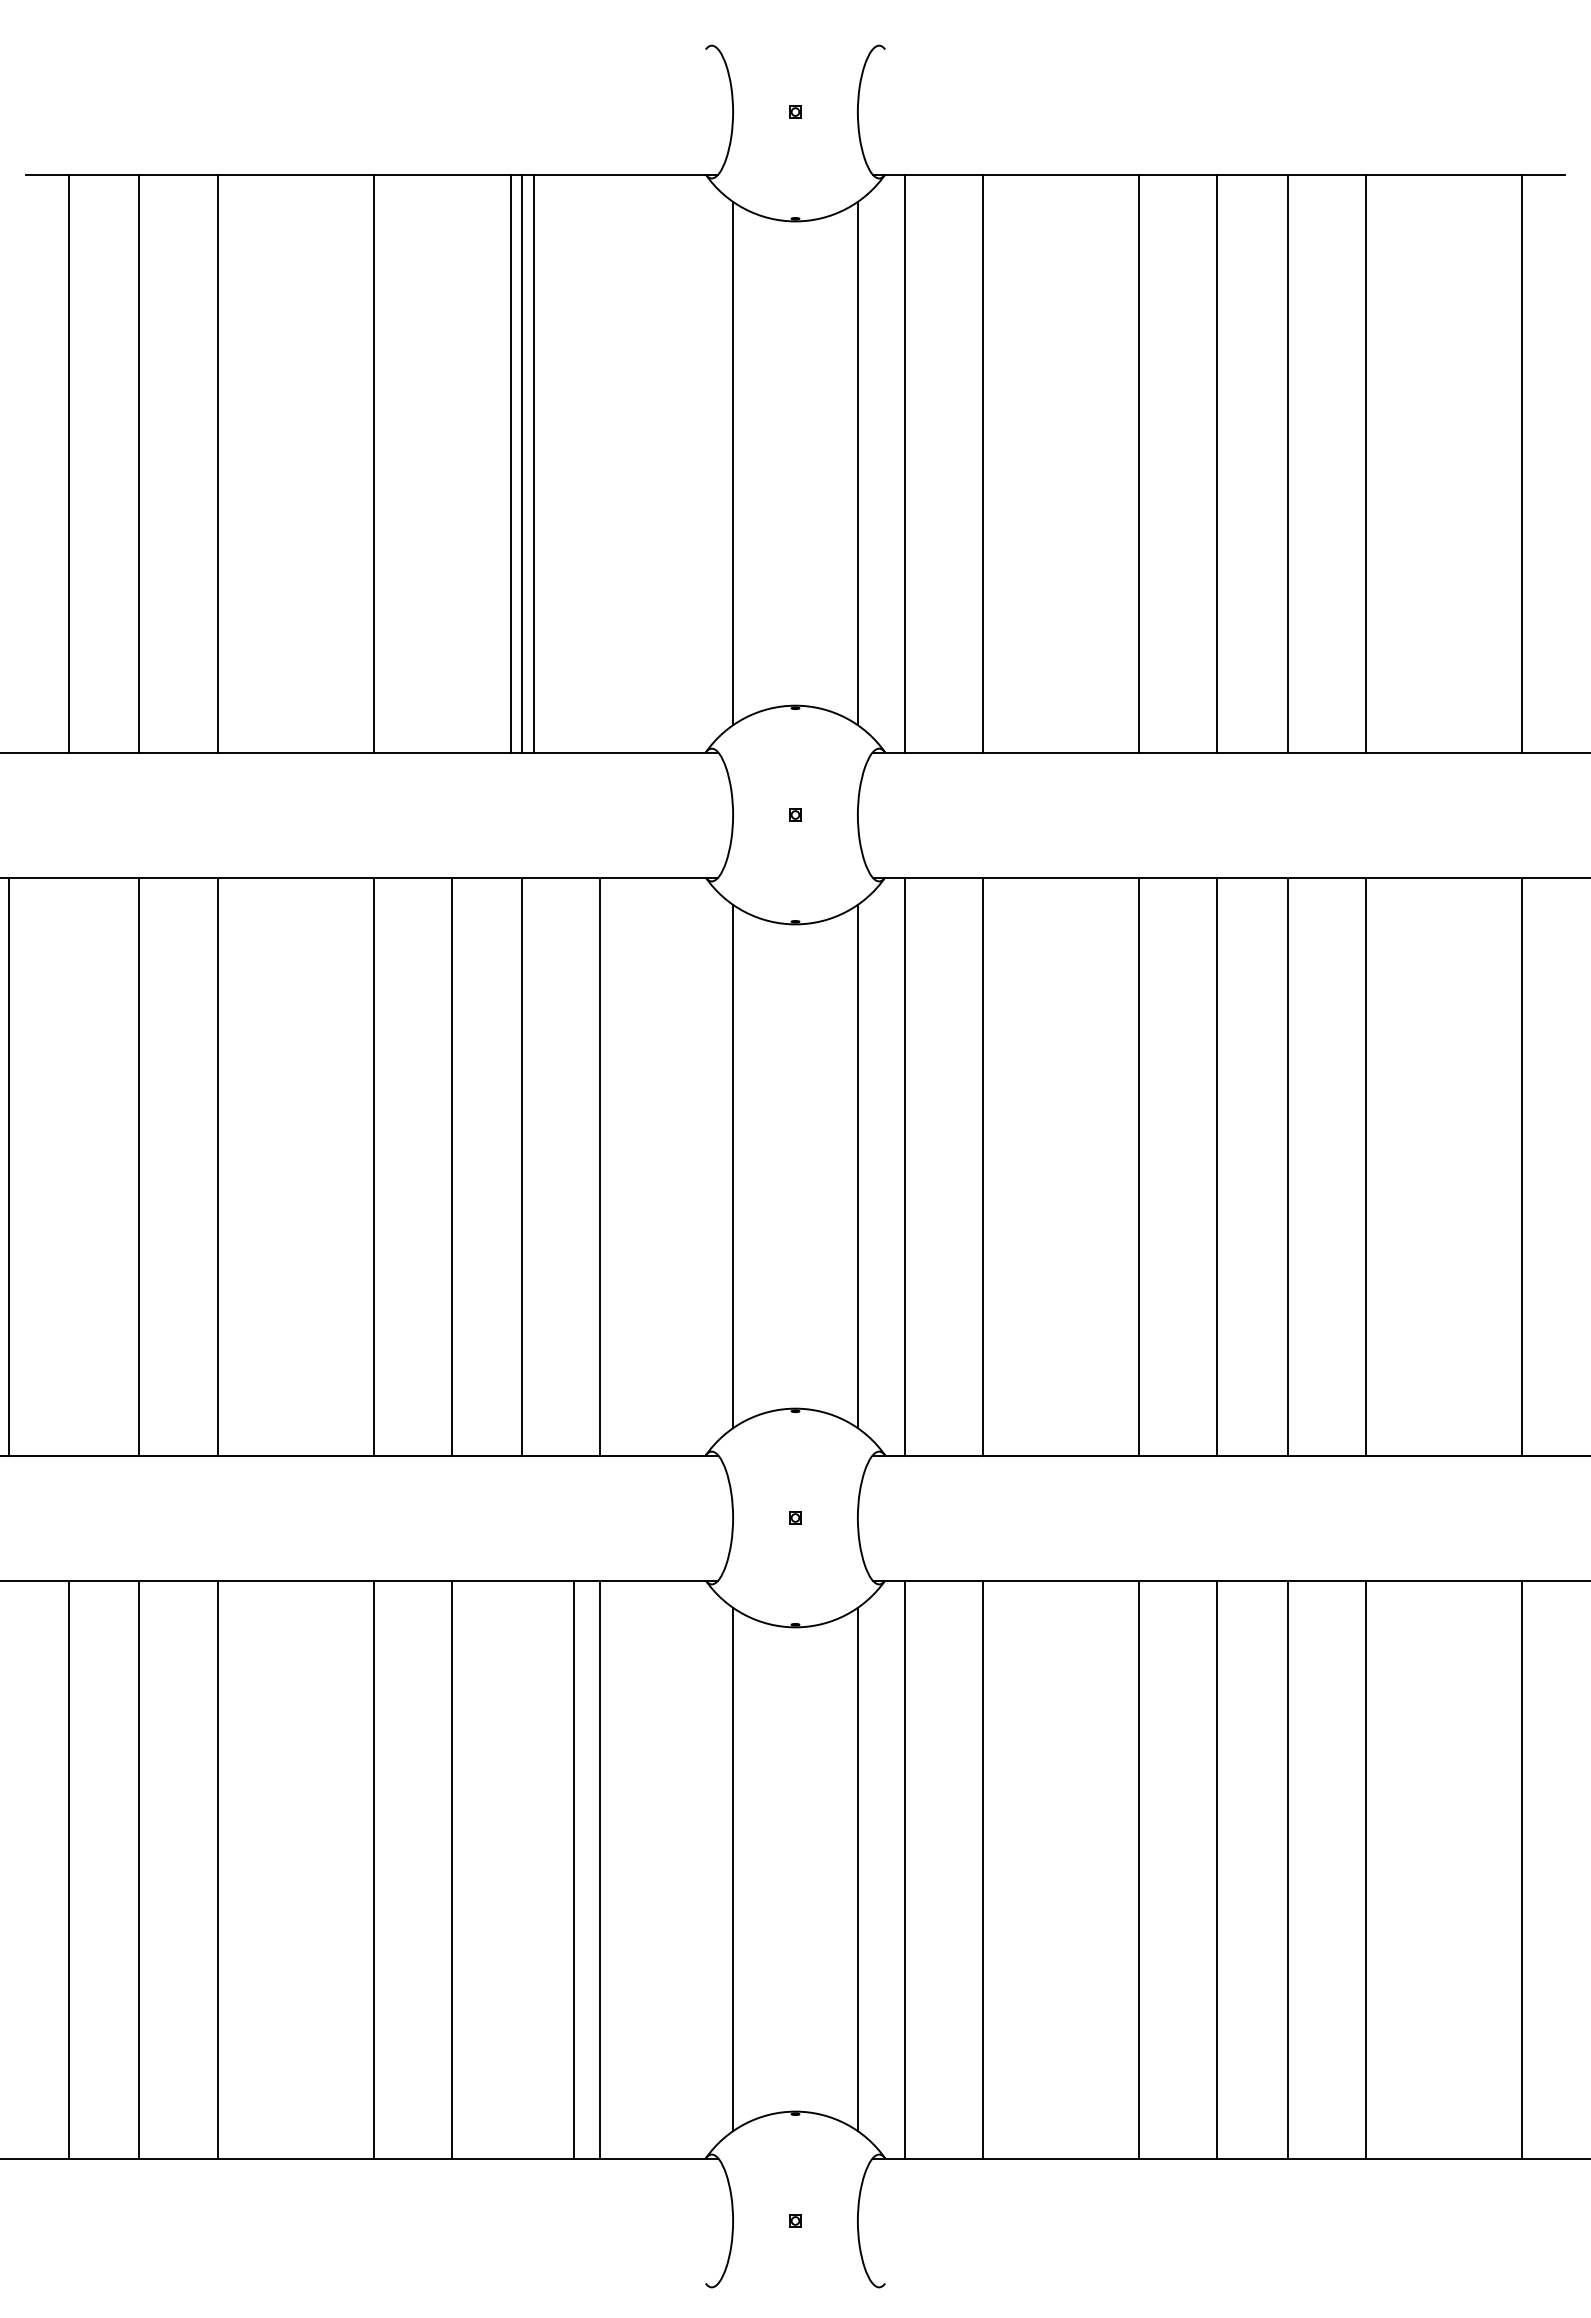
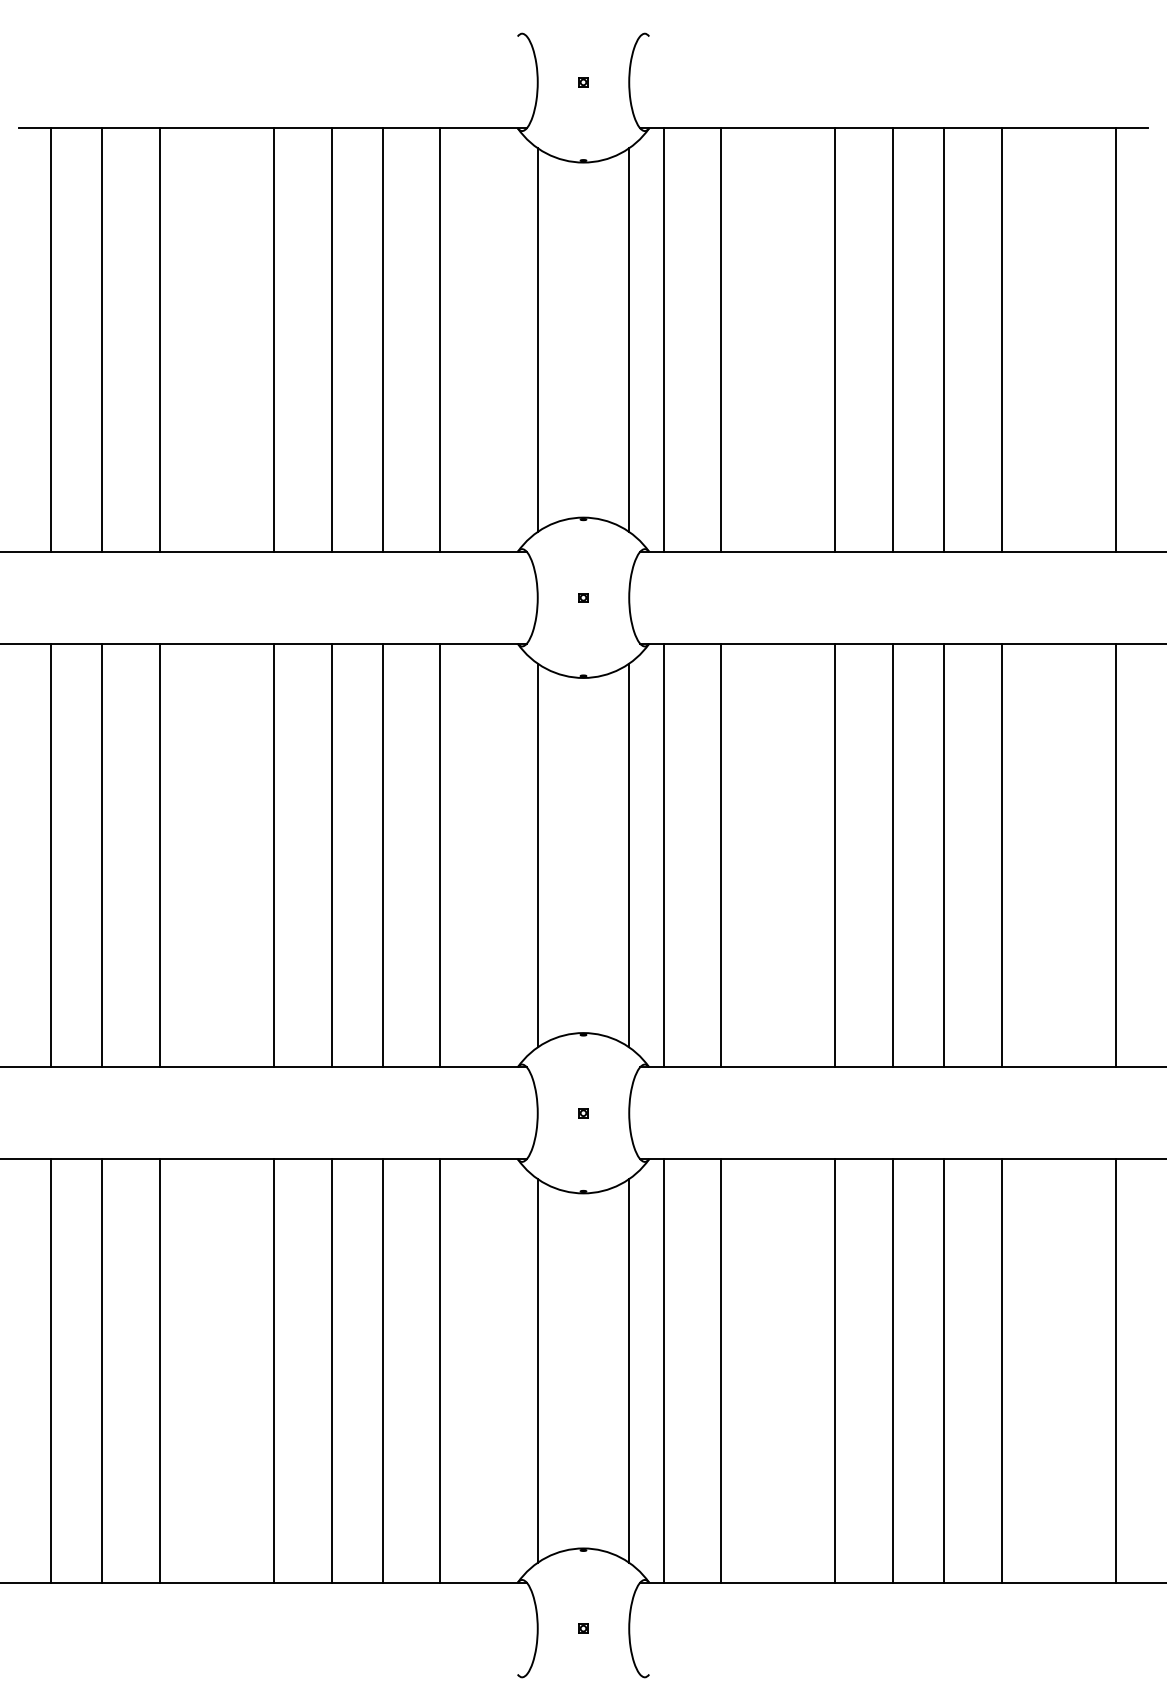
line: (510, 463) -> (331, 340), moved
line: (534, 463) -> (440, 340), moved
line: (9, 1166) -> (51, 855), moved
line: (574, 1869) -> (383, 1370), moved

